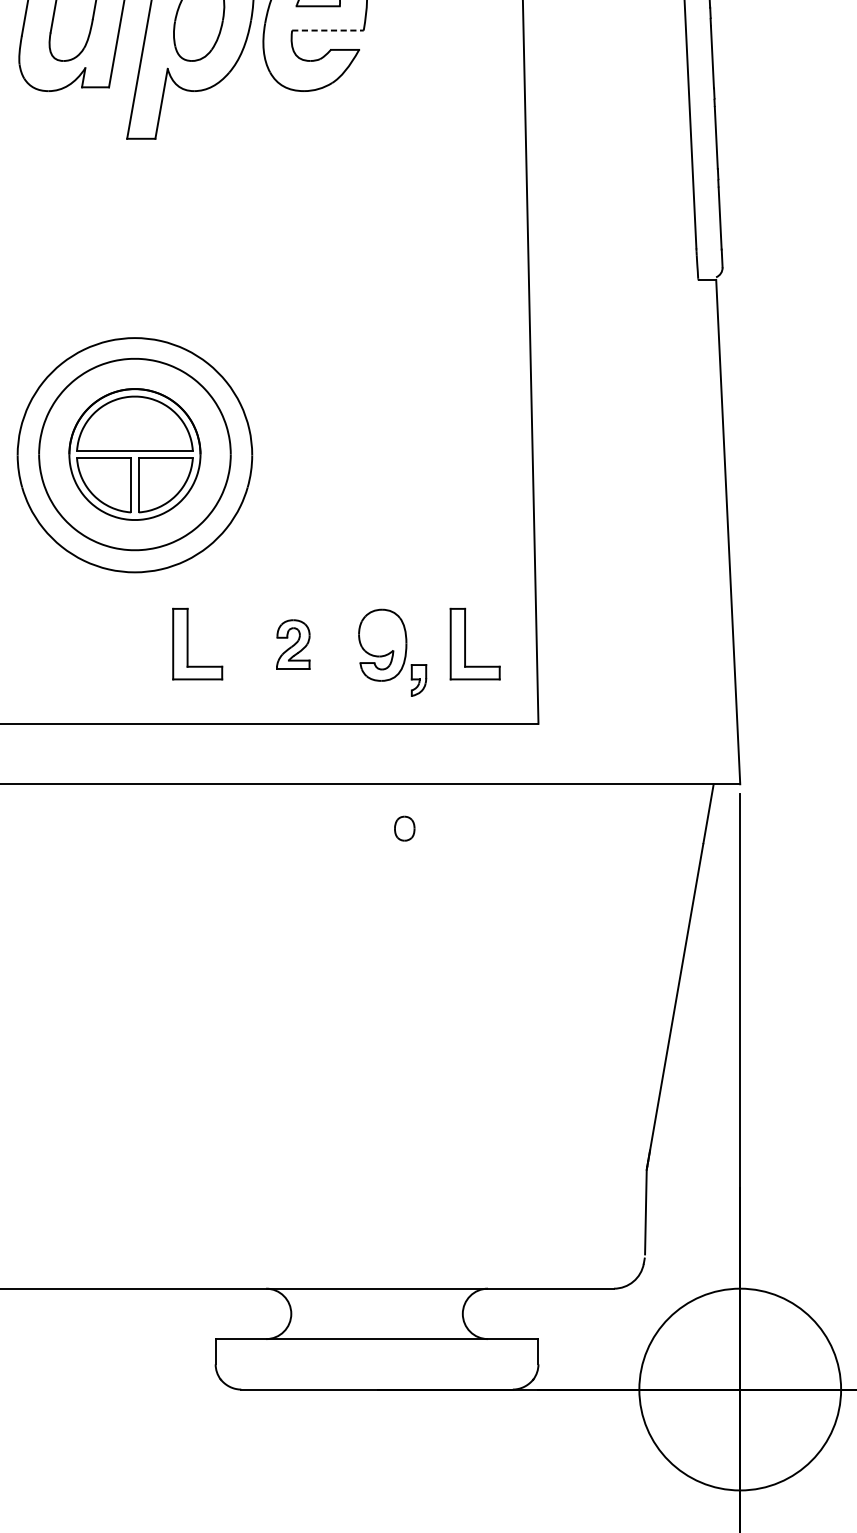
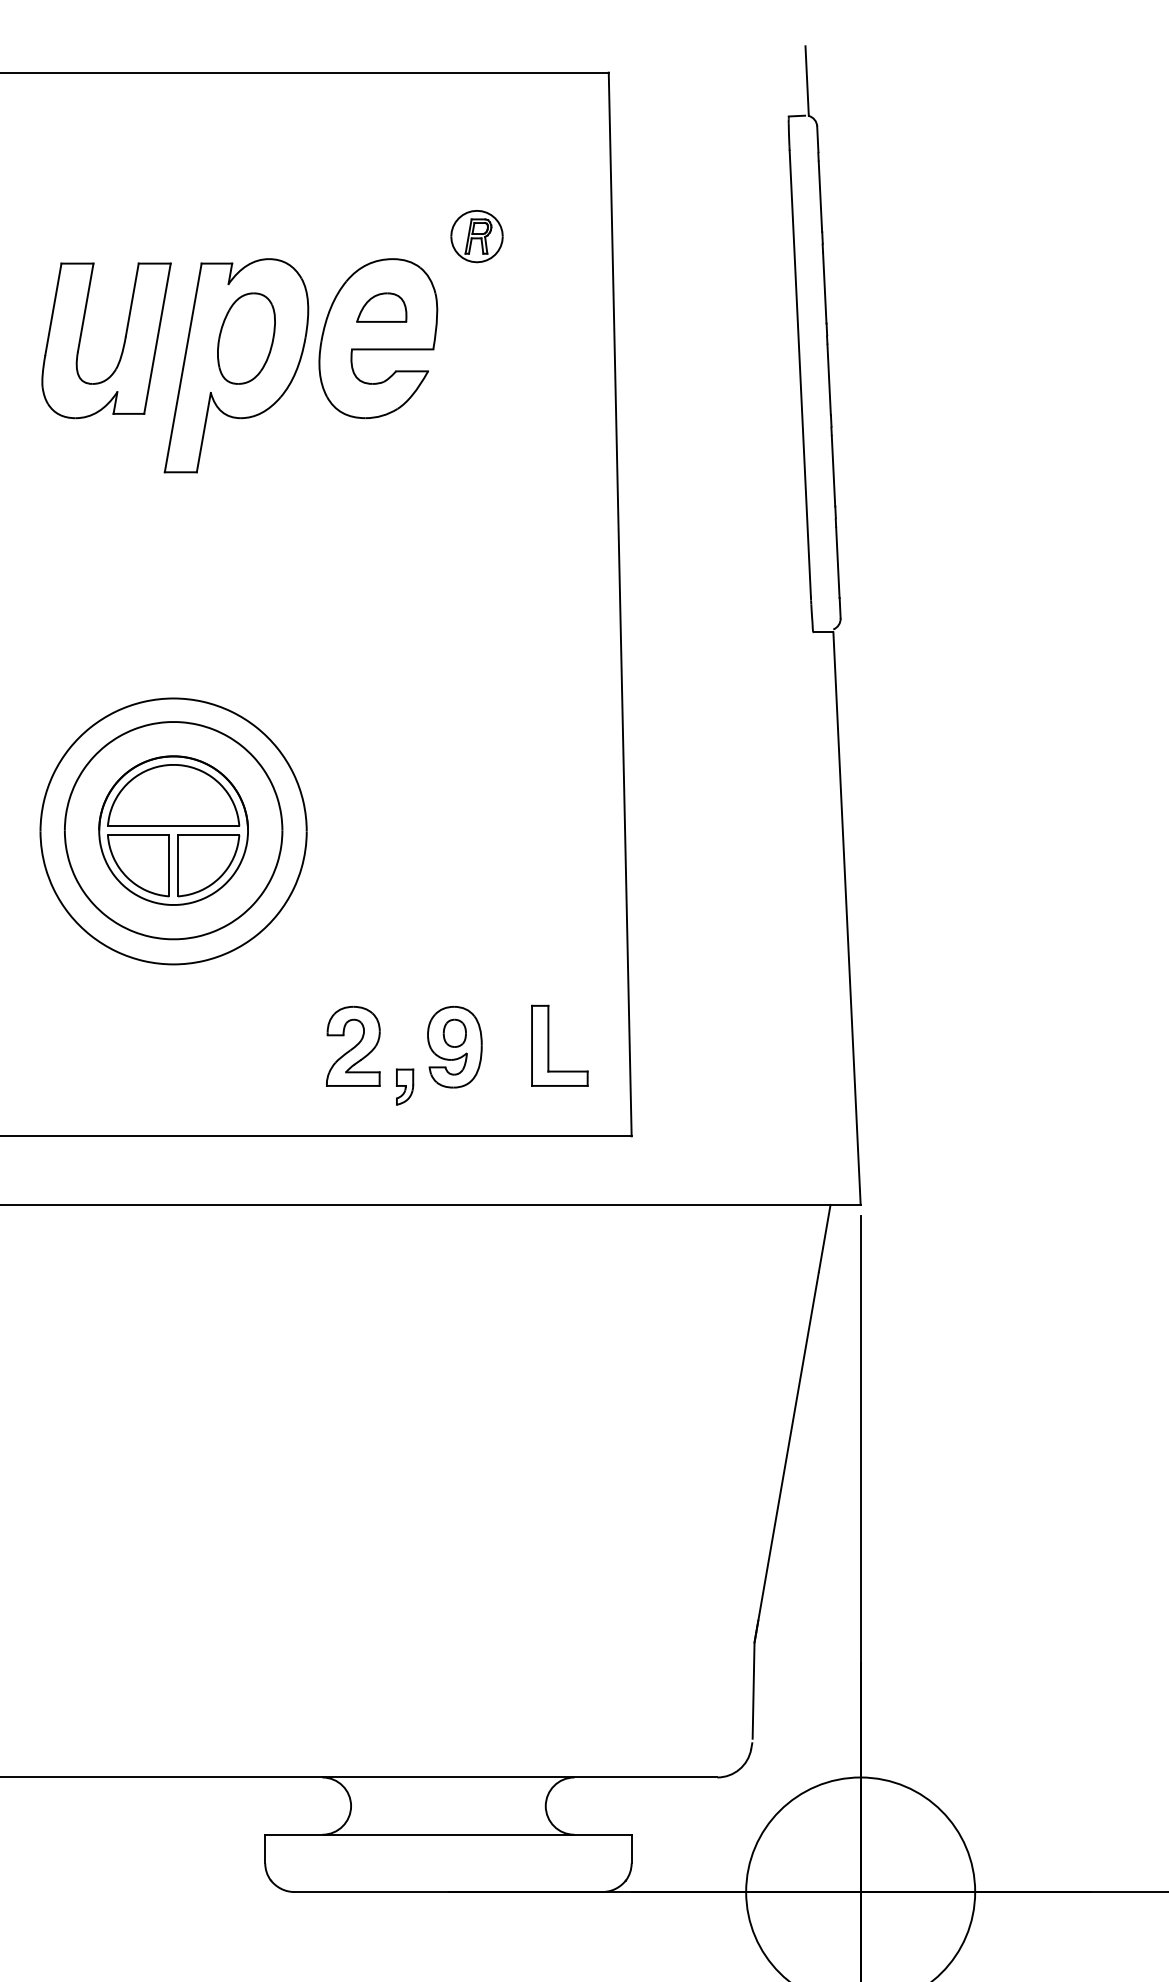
line: (327, 30) -> (392, 349), dashed -> solid
part: (188, 643) -> (234, 1045), removed
part: (293, 644) -> (353, 1046), size x1.43
part: (419, 679) -> (405, 1086), moved
part: (404, 827) -> (454, 1032), moved

